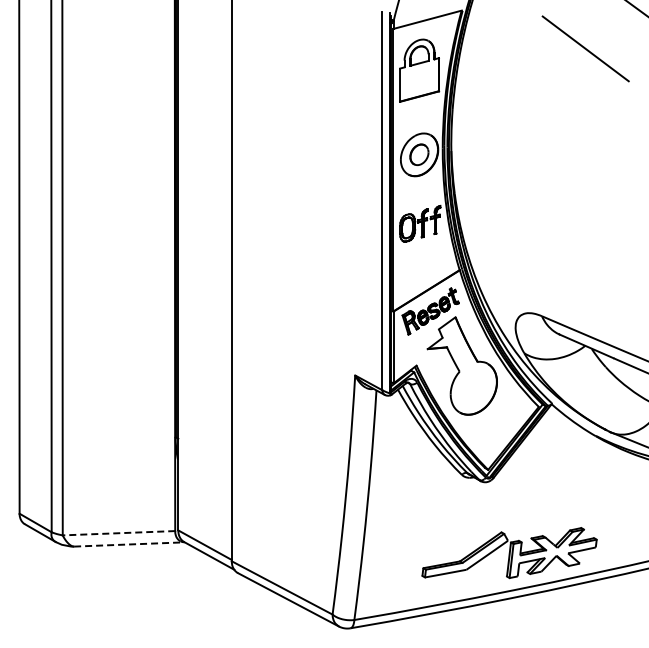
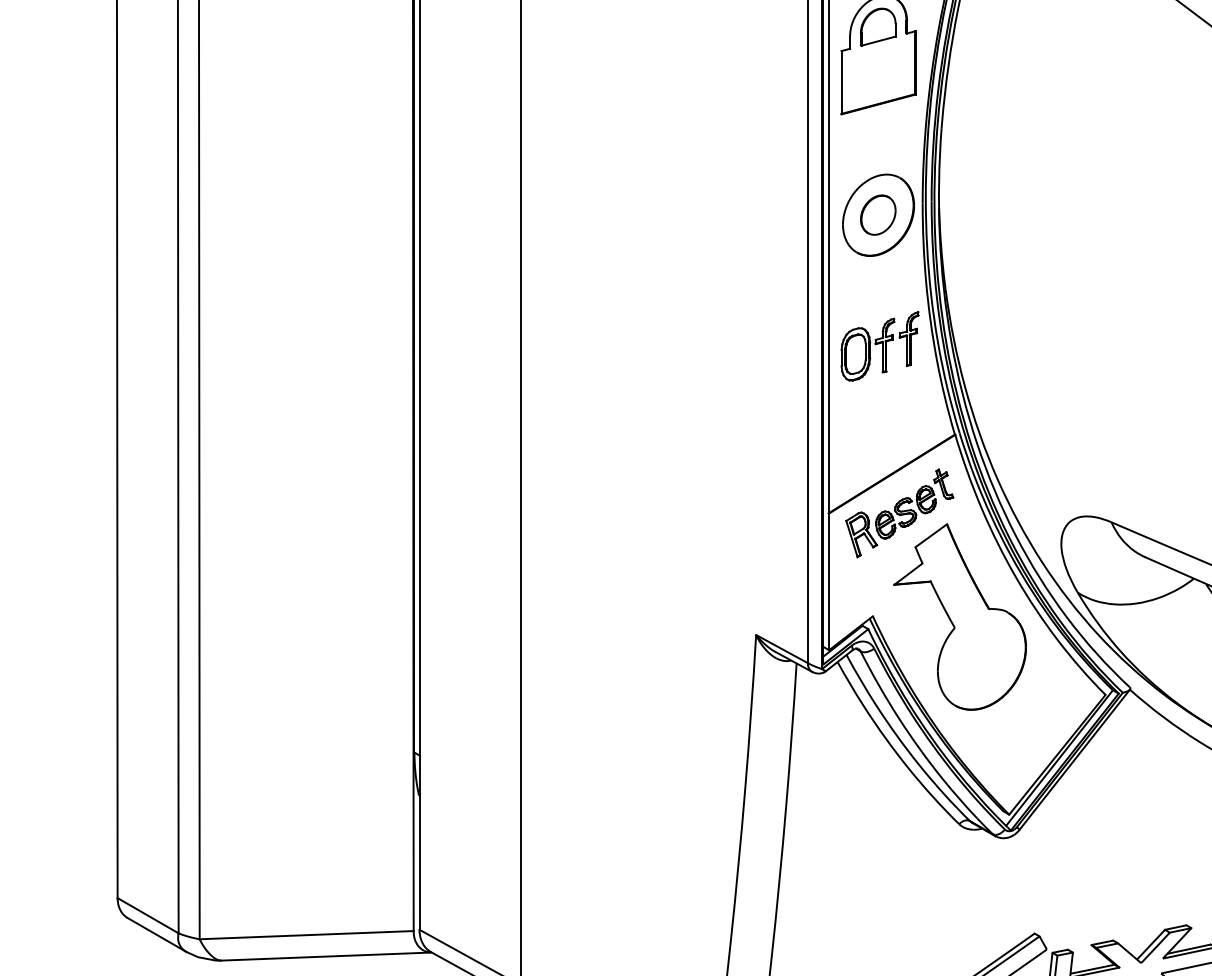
line: (118, 533) -> (305, 935), dashed -> solid
line: (129, 544) -> (326, 956), dashed -> solid

